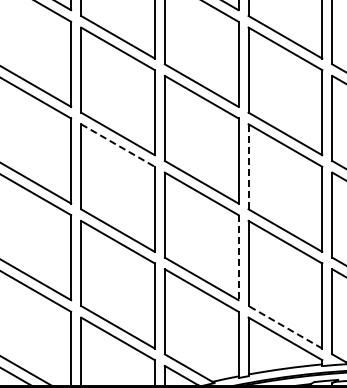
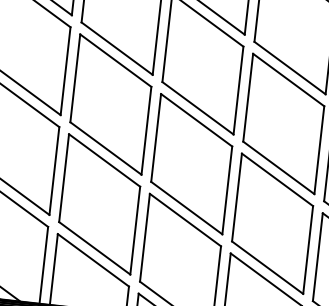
line: (118, 145) -> (116, 60), dashed -> solid
line: (248, 166) -> (248, 97), dashed -> solid
line: (238, 257) -> (227, 190), dashed -> solid
line: (285, 327) -> (267, 267), dashed -> solid

